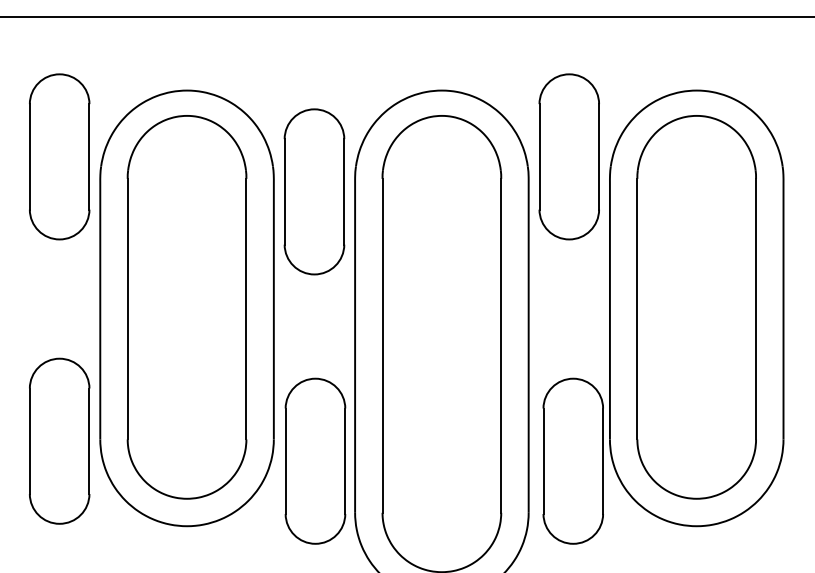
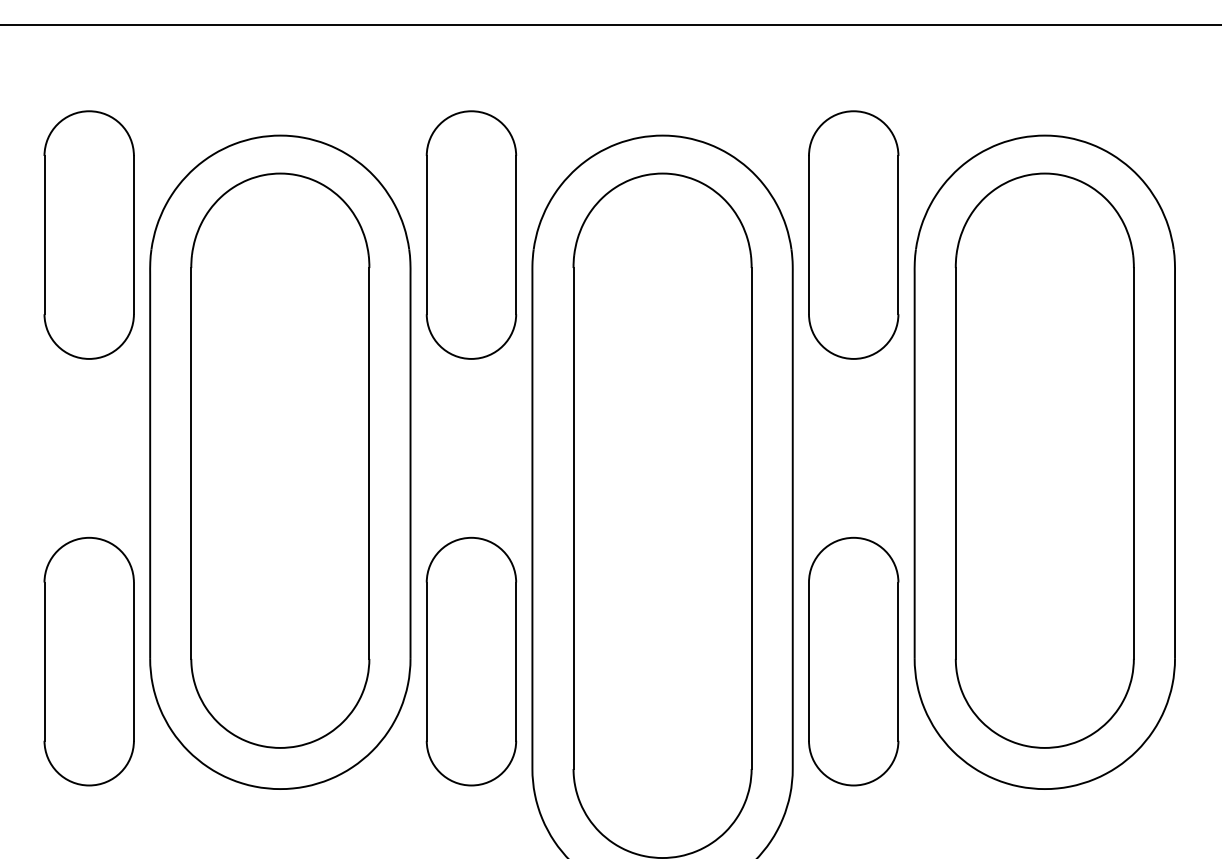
part: (314, 191) -> (471, 234), moved
part: (315, 460) -> (471, 660), moved
part: (572, 460) -> (852, 660), moved

